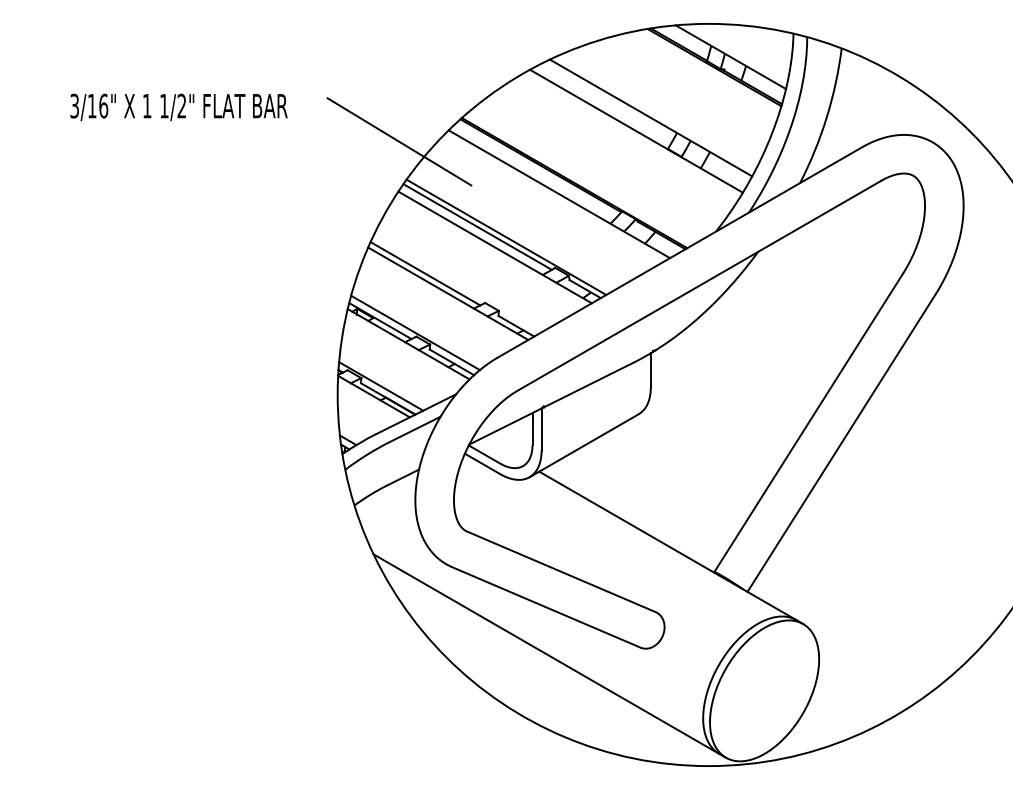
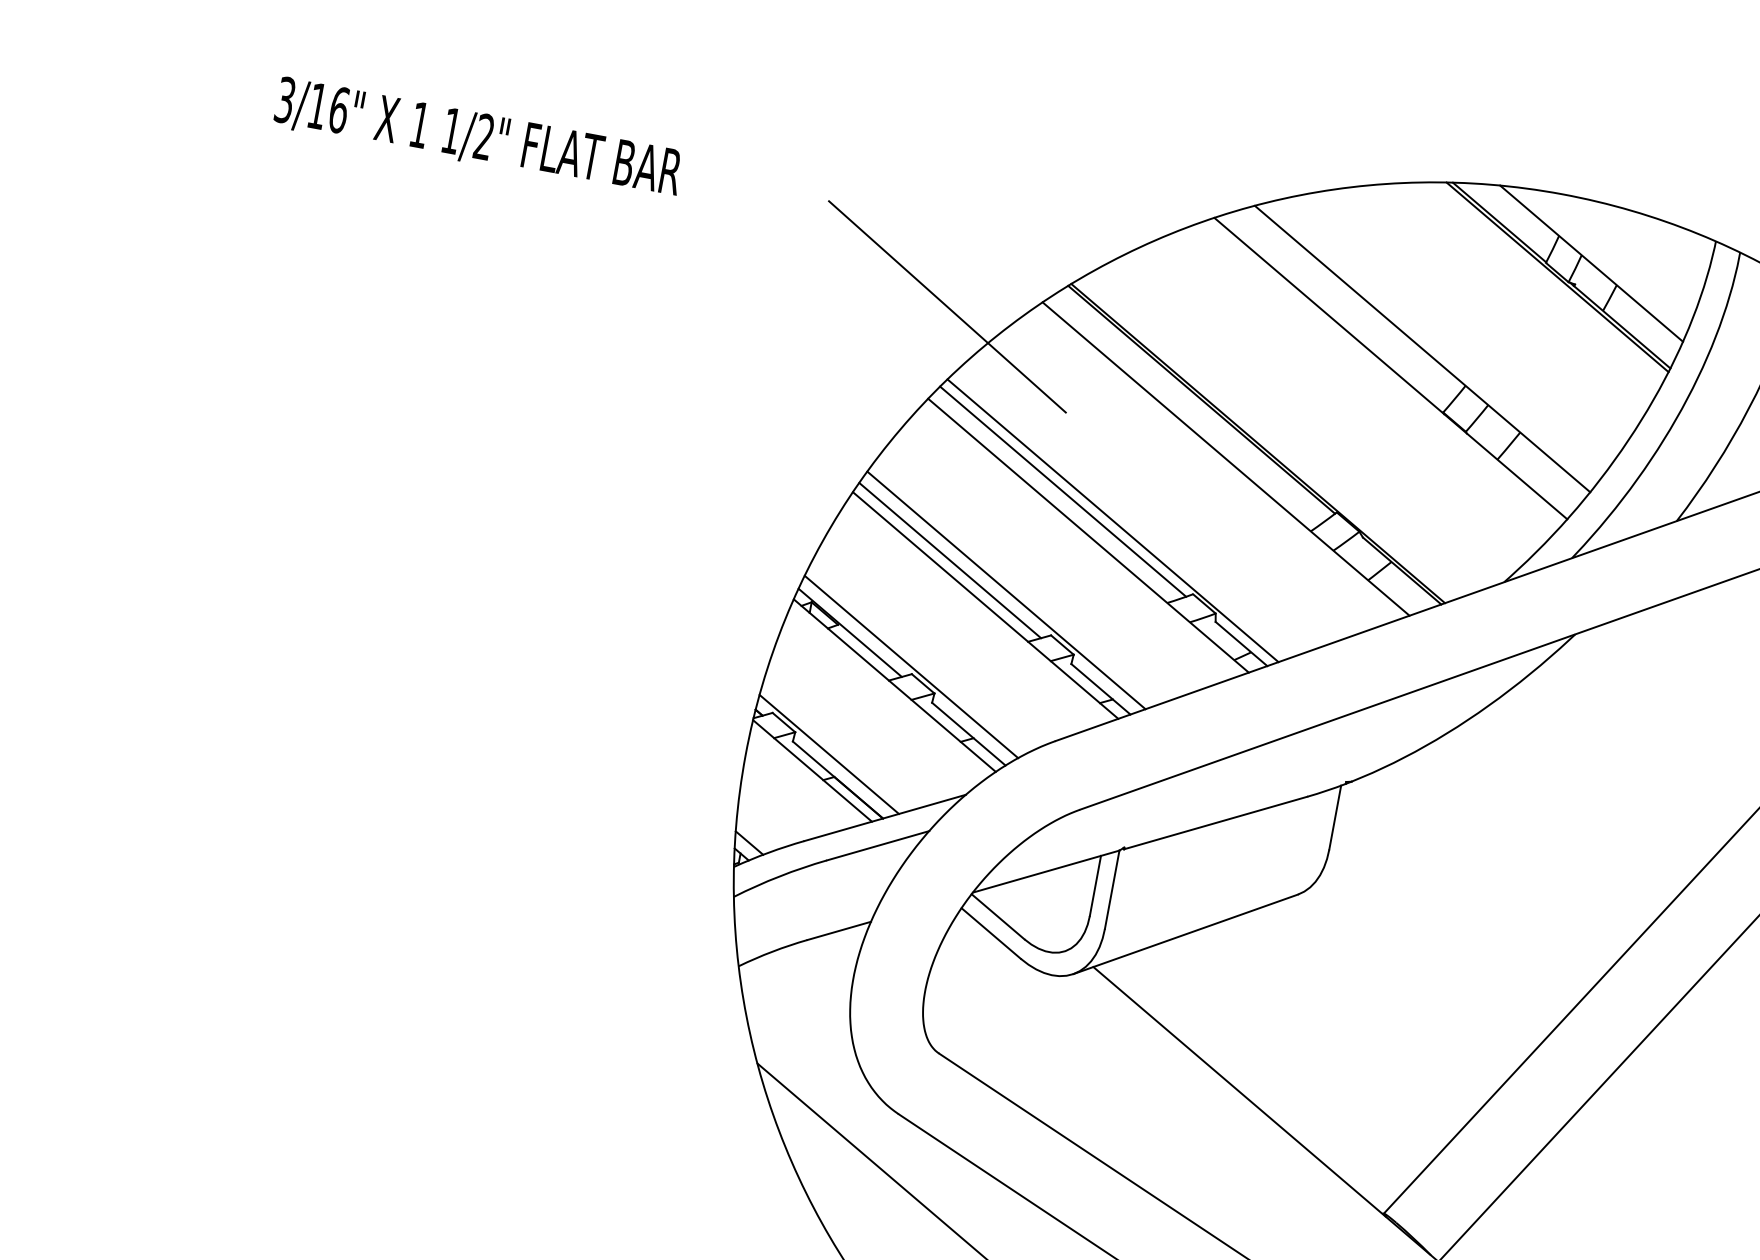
text: (178, 107) -> (477, 138), moved
line: (457, 283) -> (1006, 589), added

